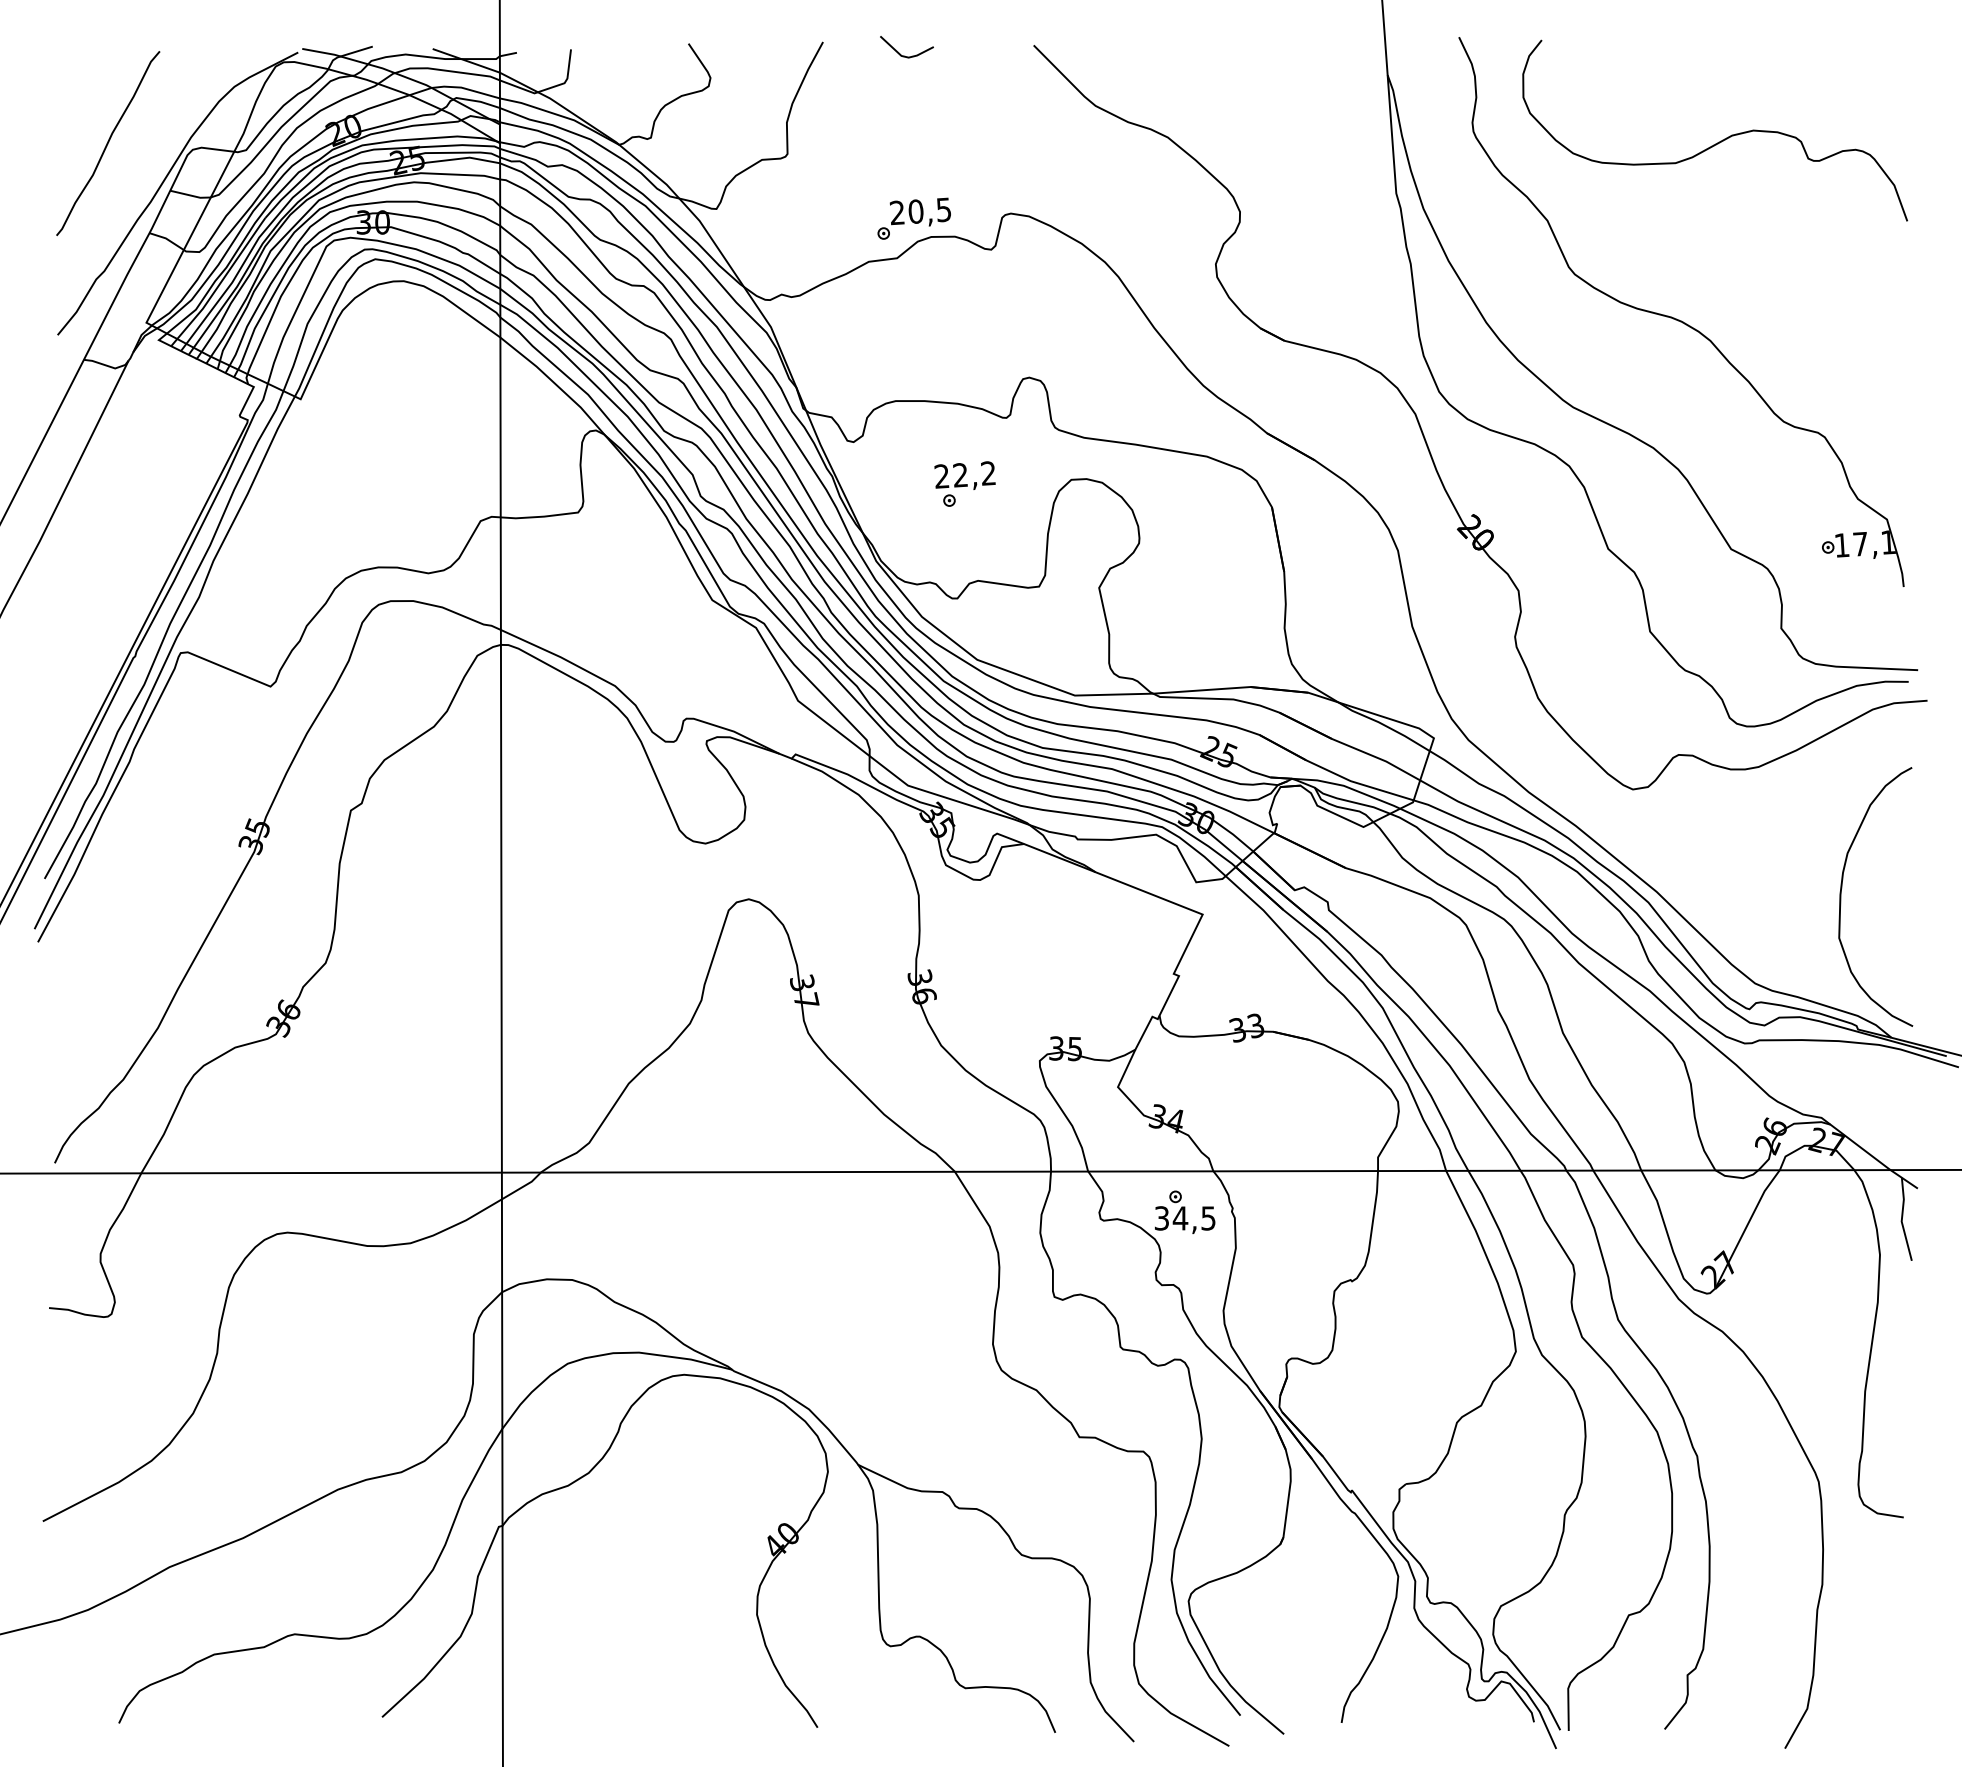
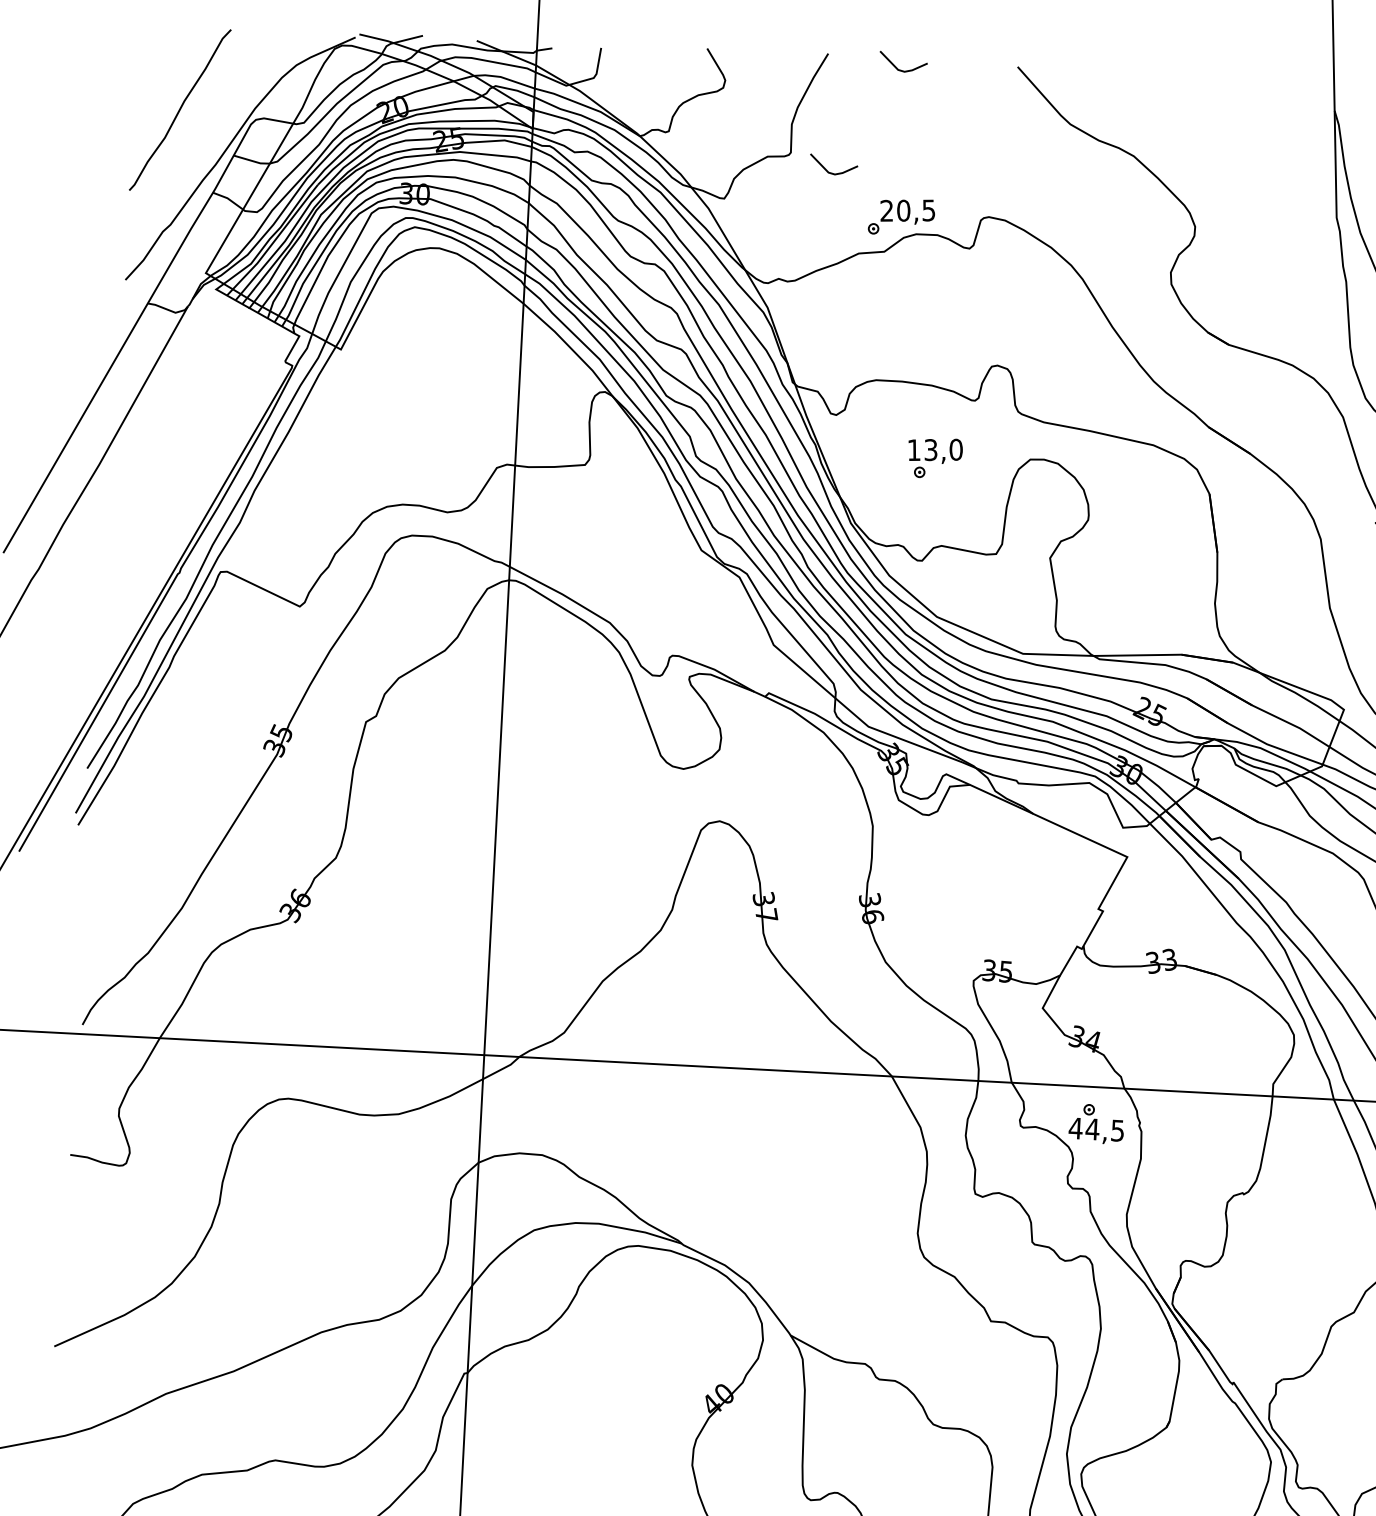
line: (833, 173) -> (831, 172), added
text: (964, 474) -> (934, 449), 22,2 -> 13,0
text: (1161, 1218) -> (1075, 1128), 34,5 -> 44,5

